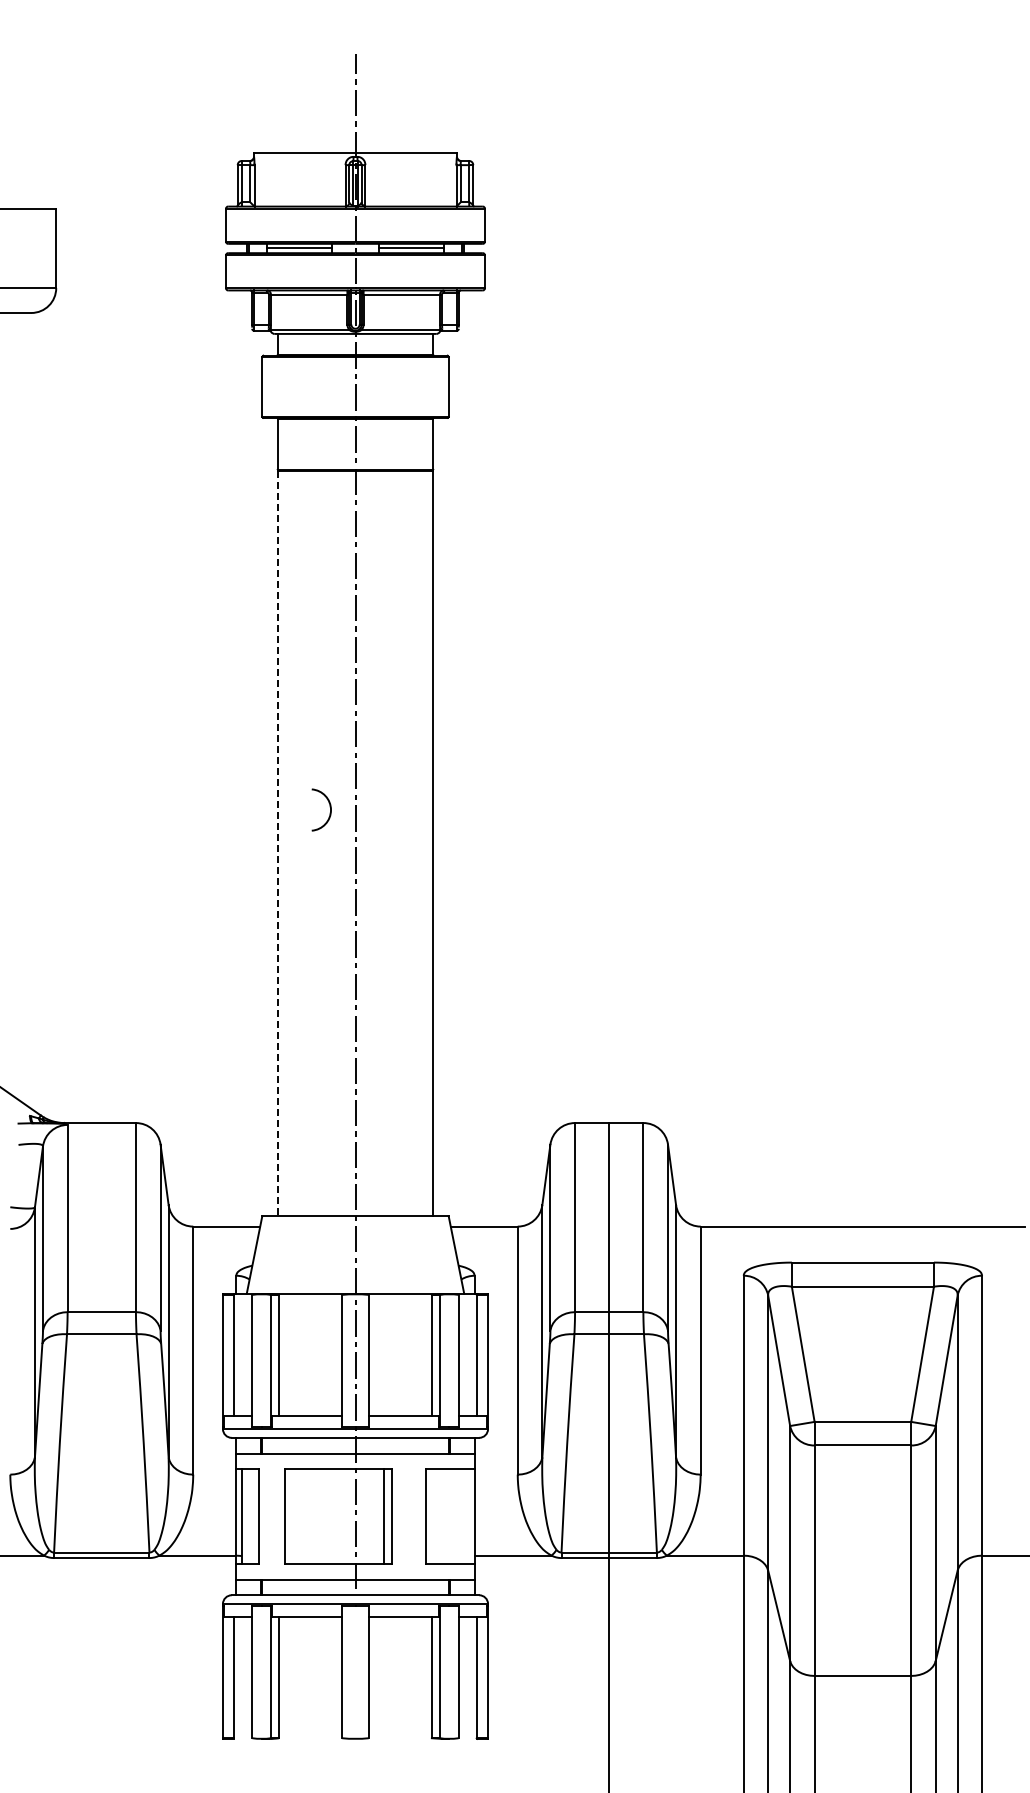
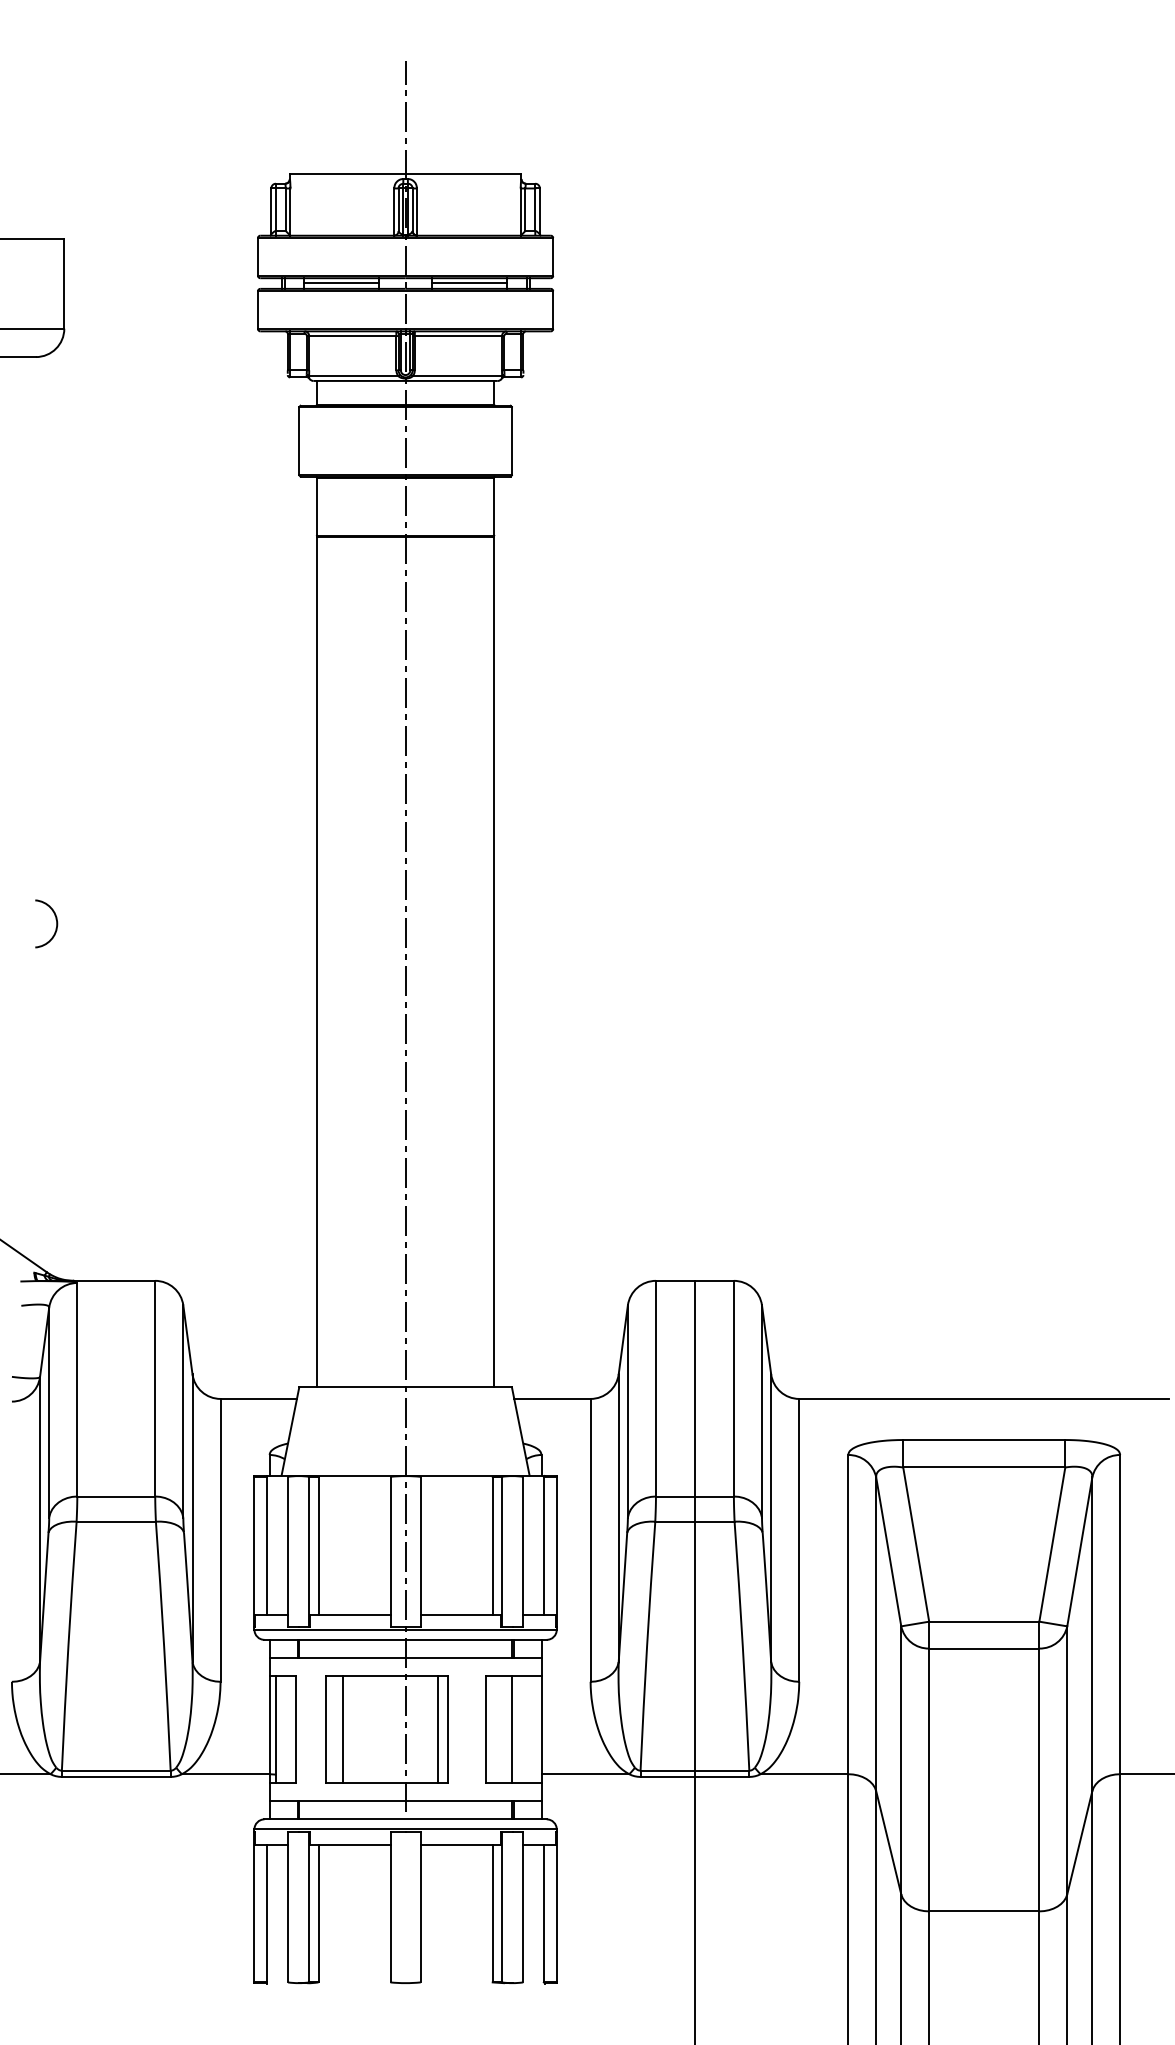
arc: (329, 807) -> (55, 921), moved
line: (277, 843) -> (316, 962), dashed -> solid
line: (300, 1516) -> (342, 1729), added
line: (448, 1516) -> (511, 1729), added

